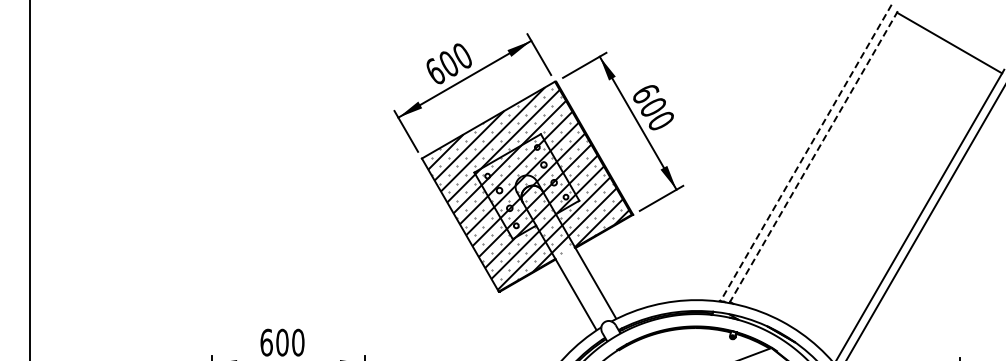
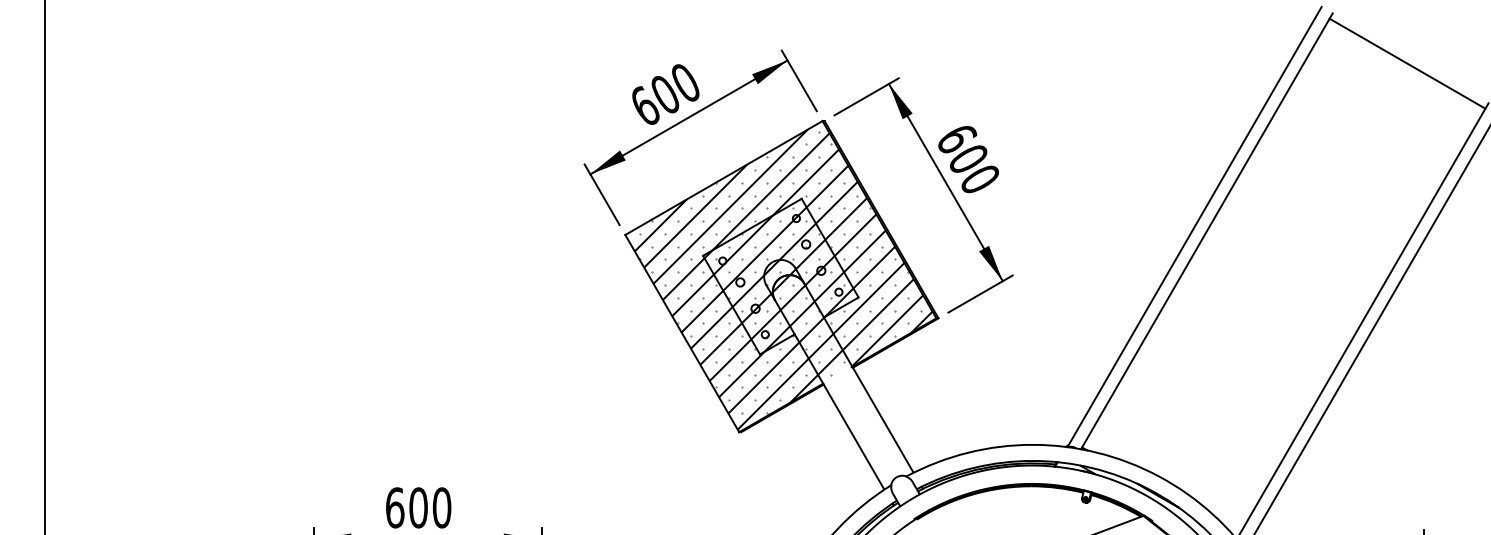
line: (805, 153) -> (1193, 227), dashed -> solid
line: (814, 156) -> (1207, 231), dashed -> solid

